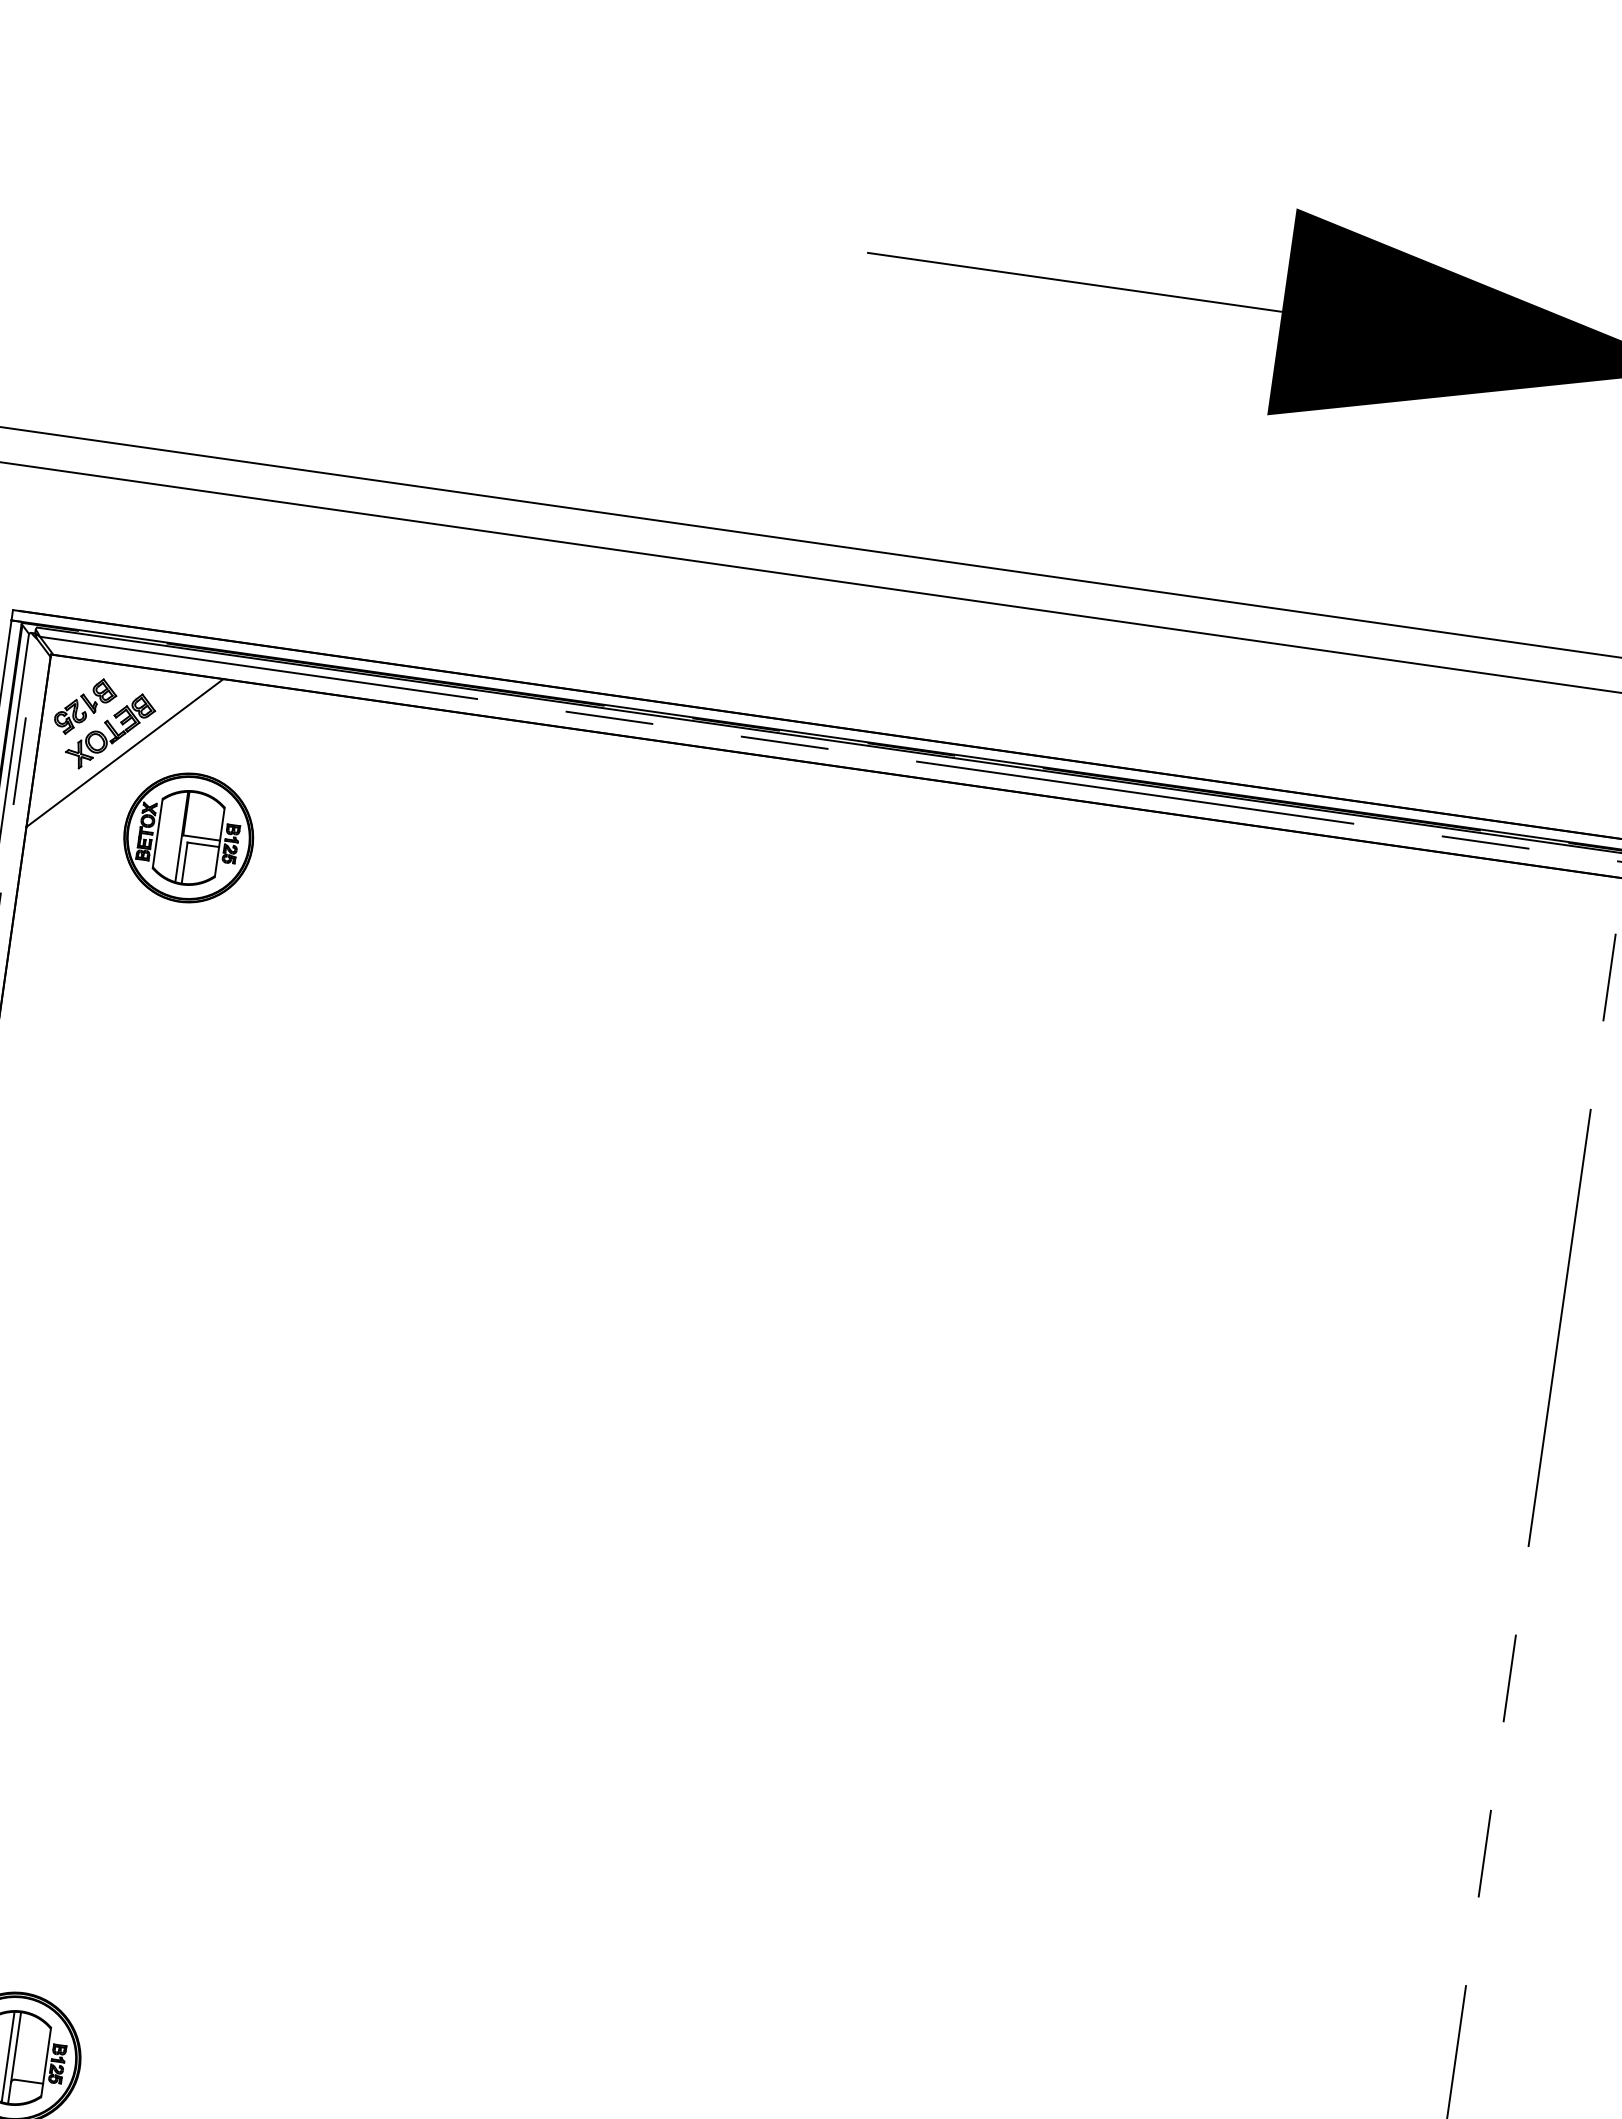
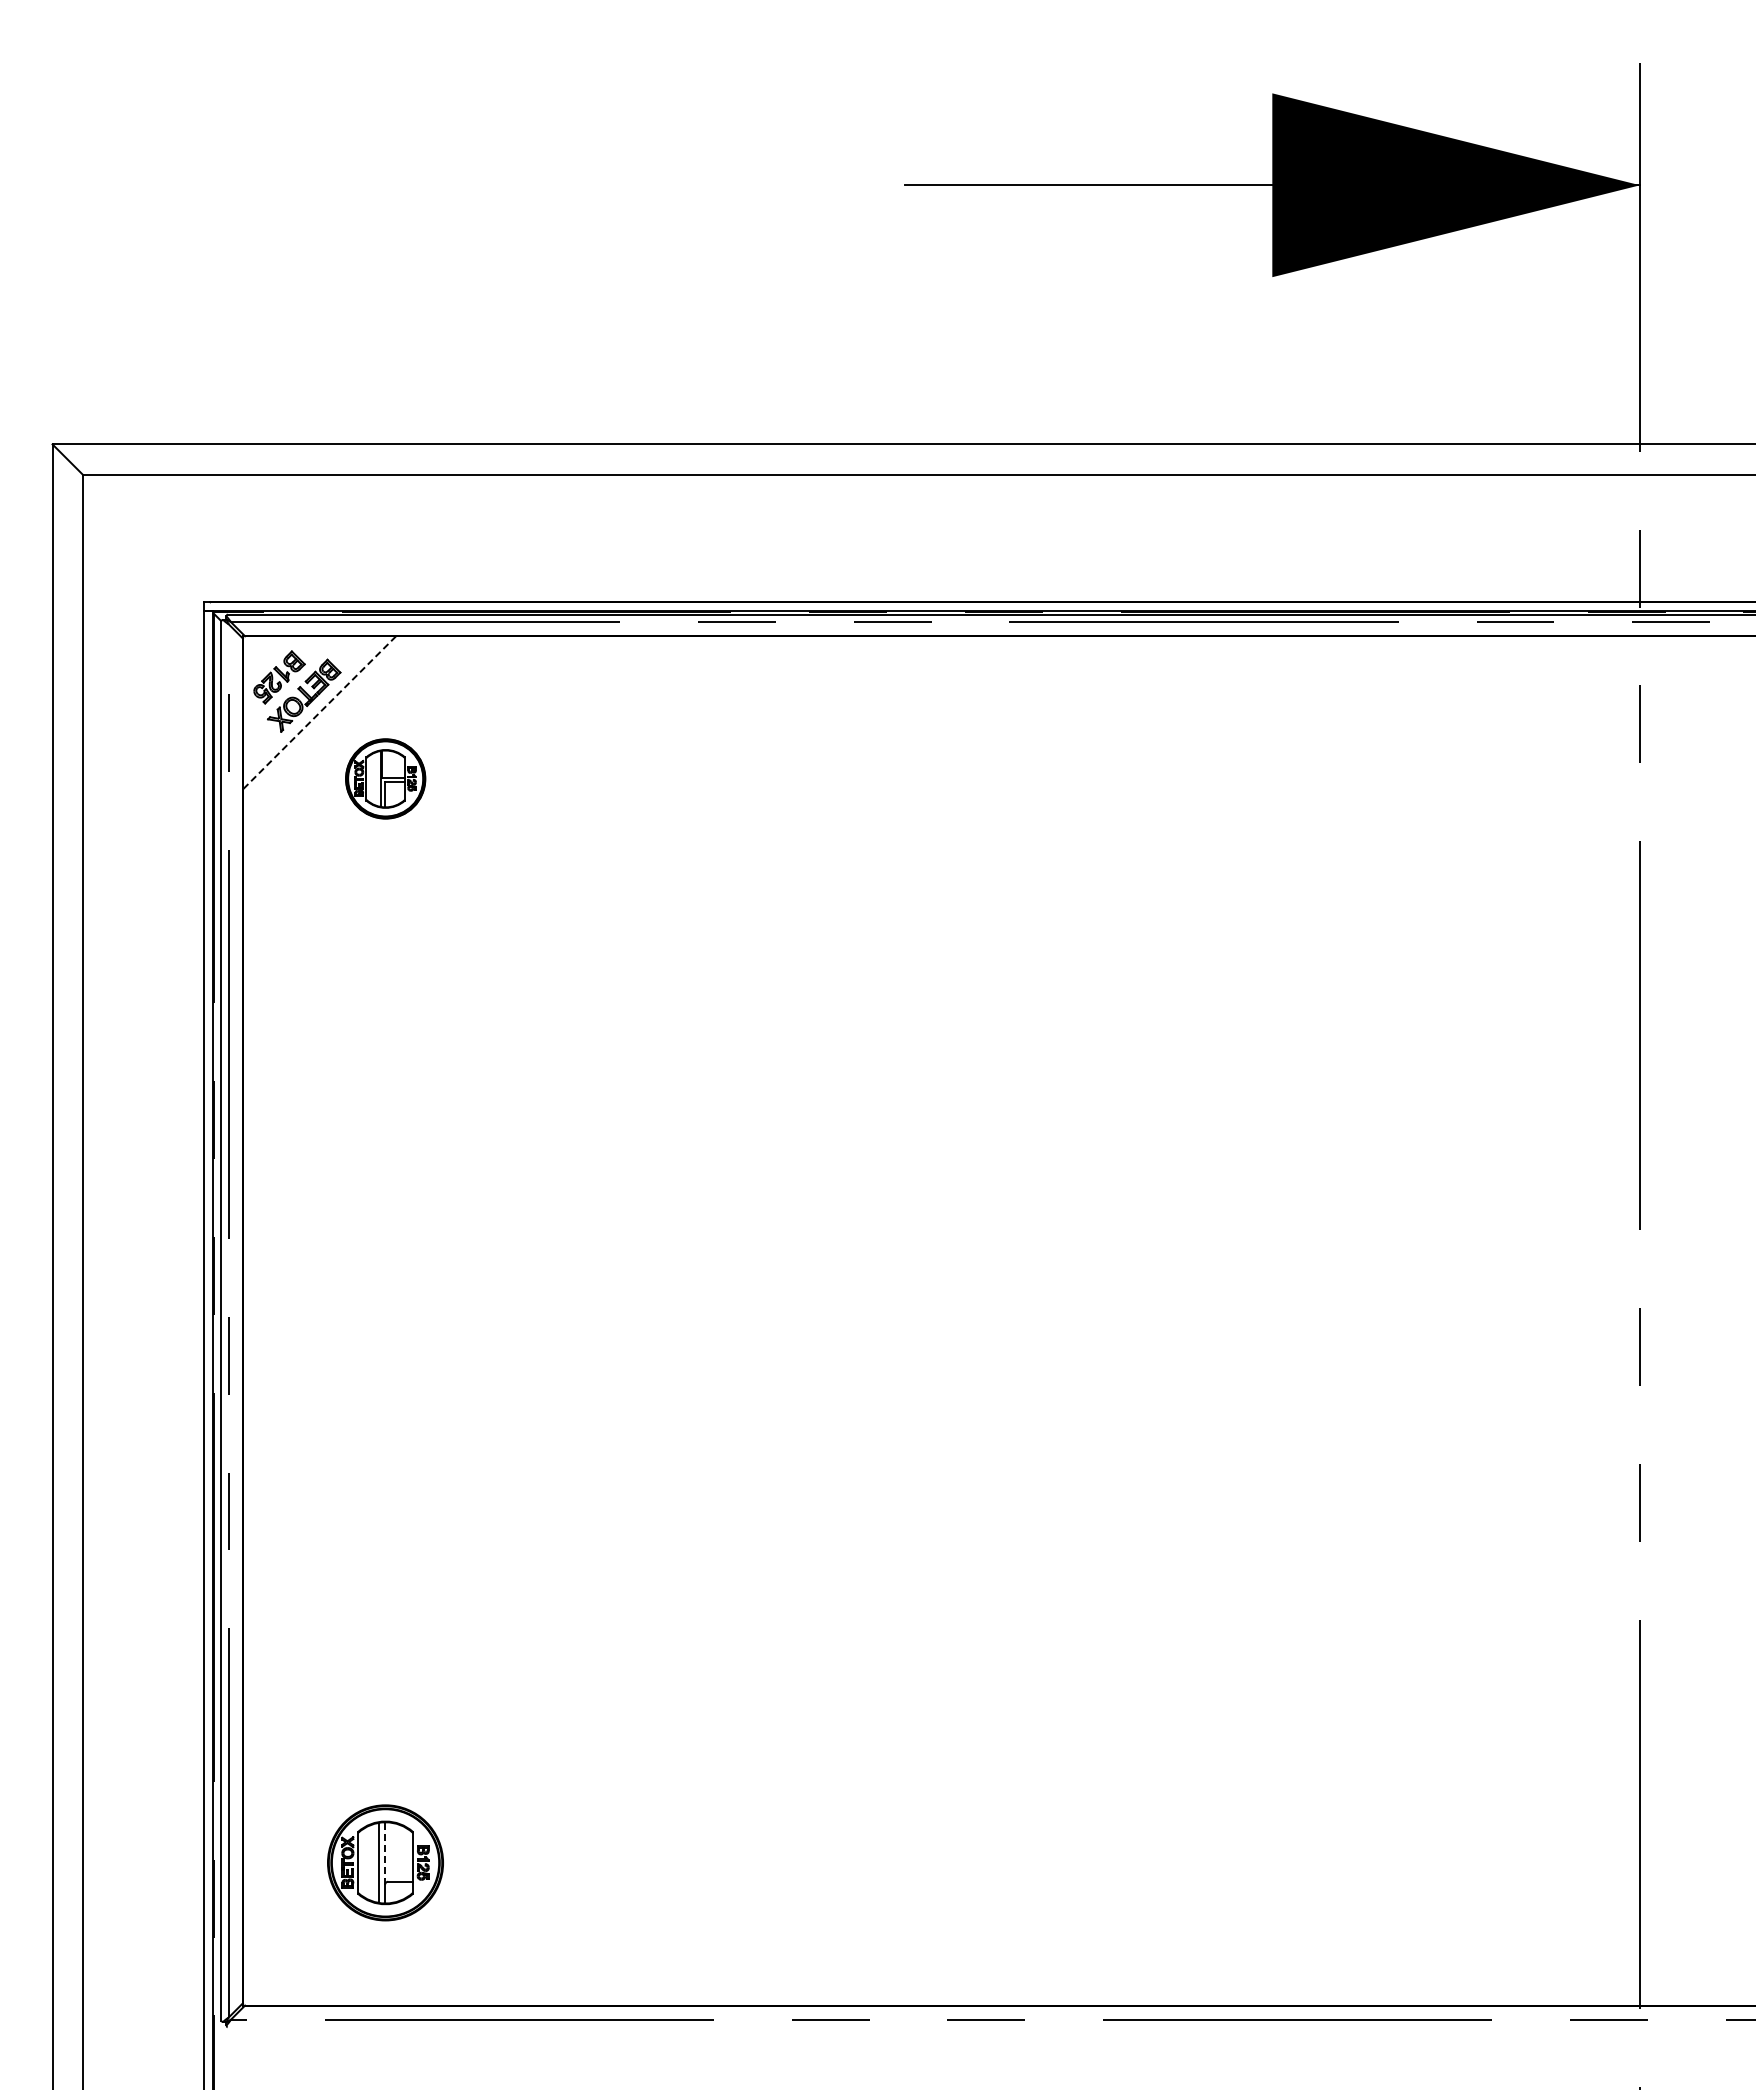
line: (124, 753) -> (319, 713), solid -> dashed
part: (188, 837) -> (385, 778), size x0.7
line: (16, 2047) -> (385, 1853), solid -> dashed

